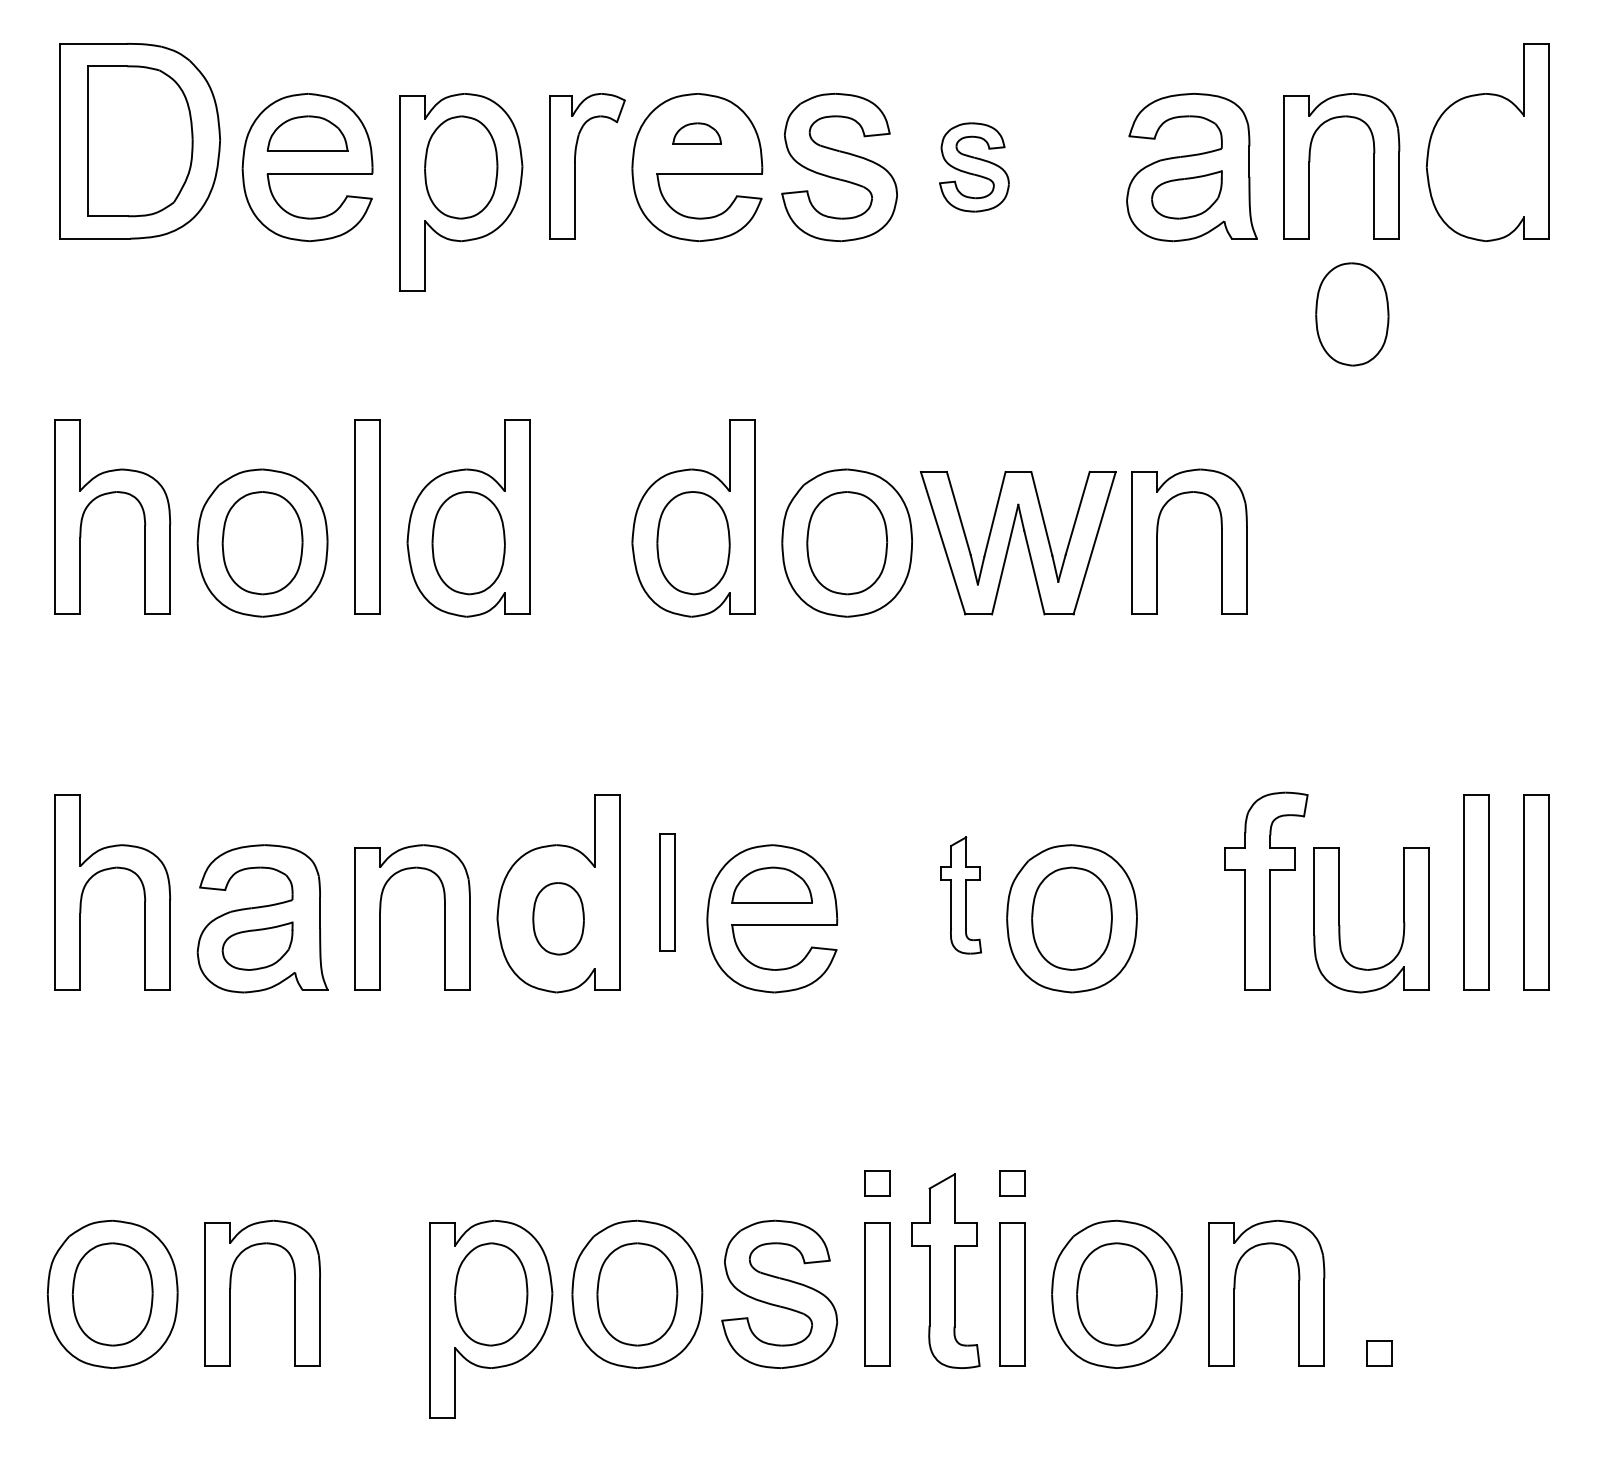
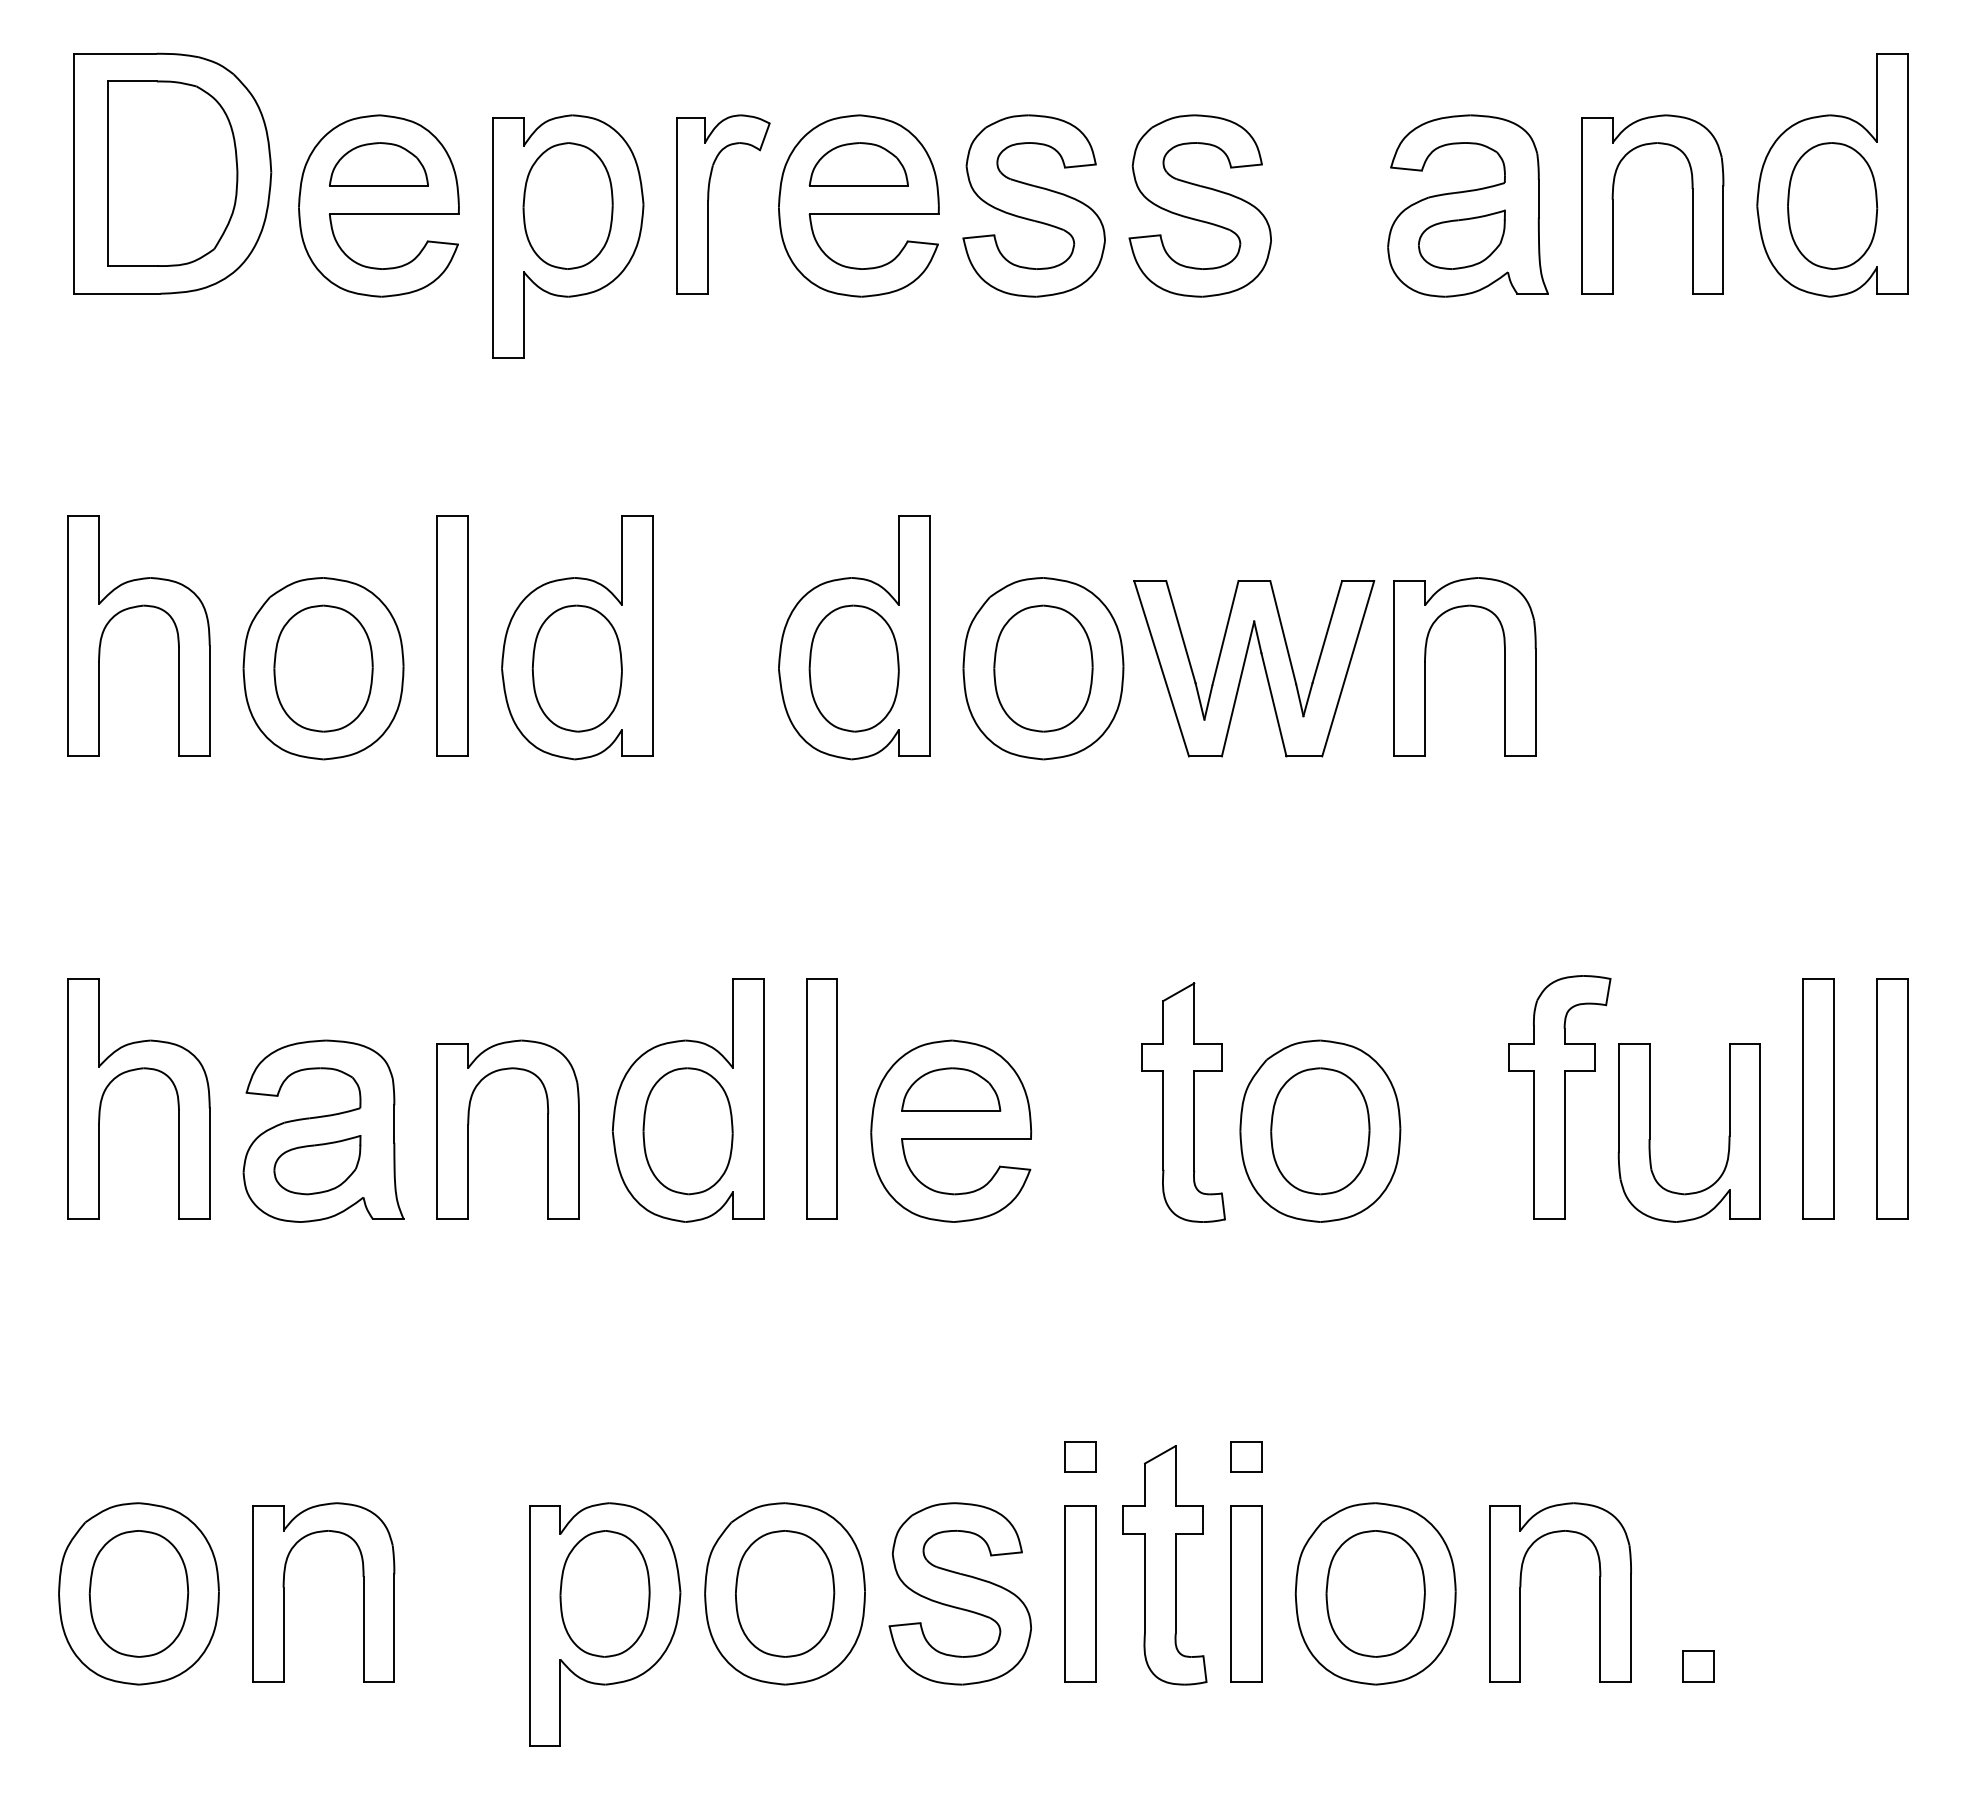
part: (697, 133) -> (858, 164), size x1.67
part: (973, 167) -> (1199, 205), size x1.67
part: (1352, 314) -> (1832, 205), moved
part: (666, 892) -> (821, 1098), size x1.67
part: (960, 895) -> (1183, 1102), size x1.67
part: (558, 918) -> (687, 1131), size x1.43

